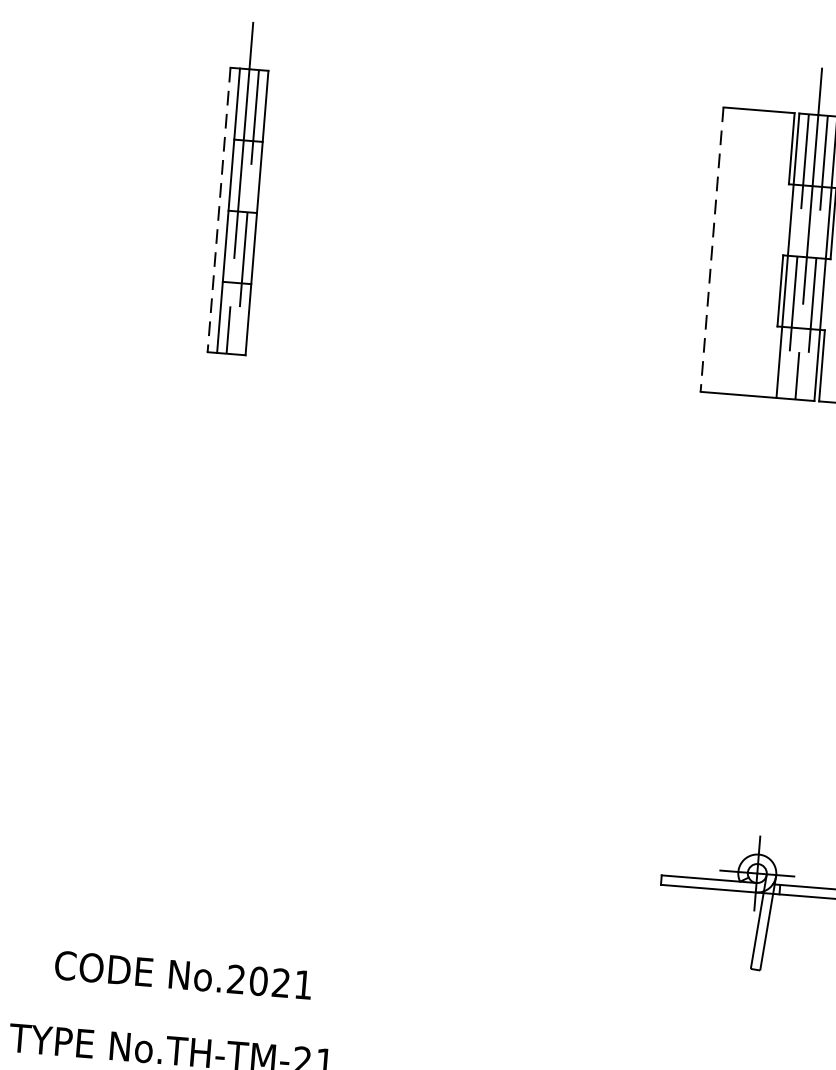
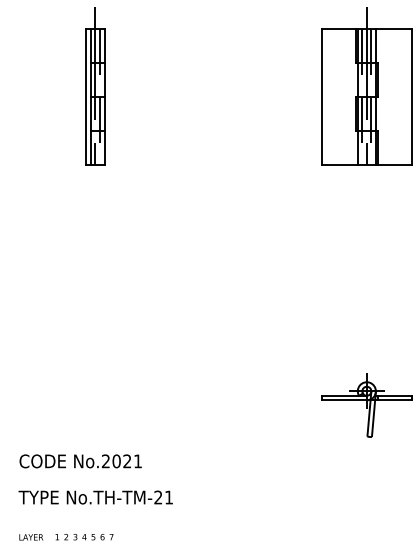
line: (219, 210) -> (86, 97), dashed -> solid
line: (711, 250) -> (321, 97), dashed -> solid
text: (182, 975) -> (80, 461), moved

